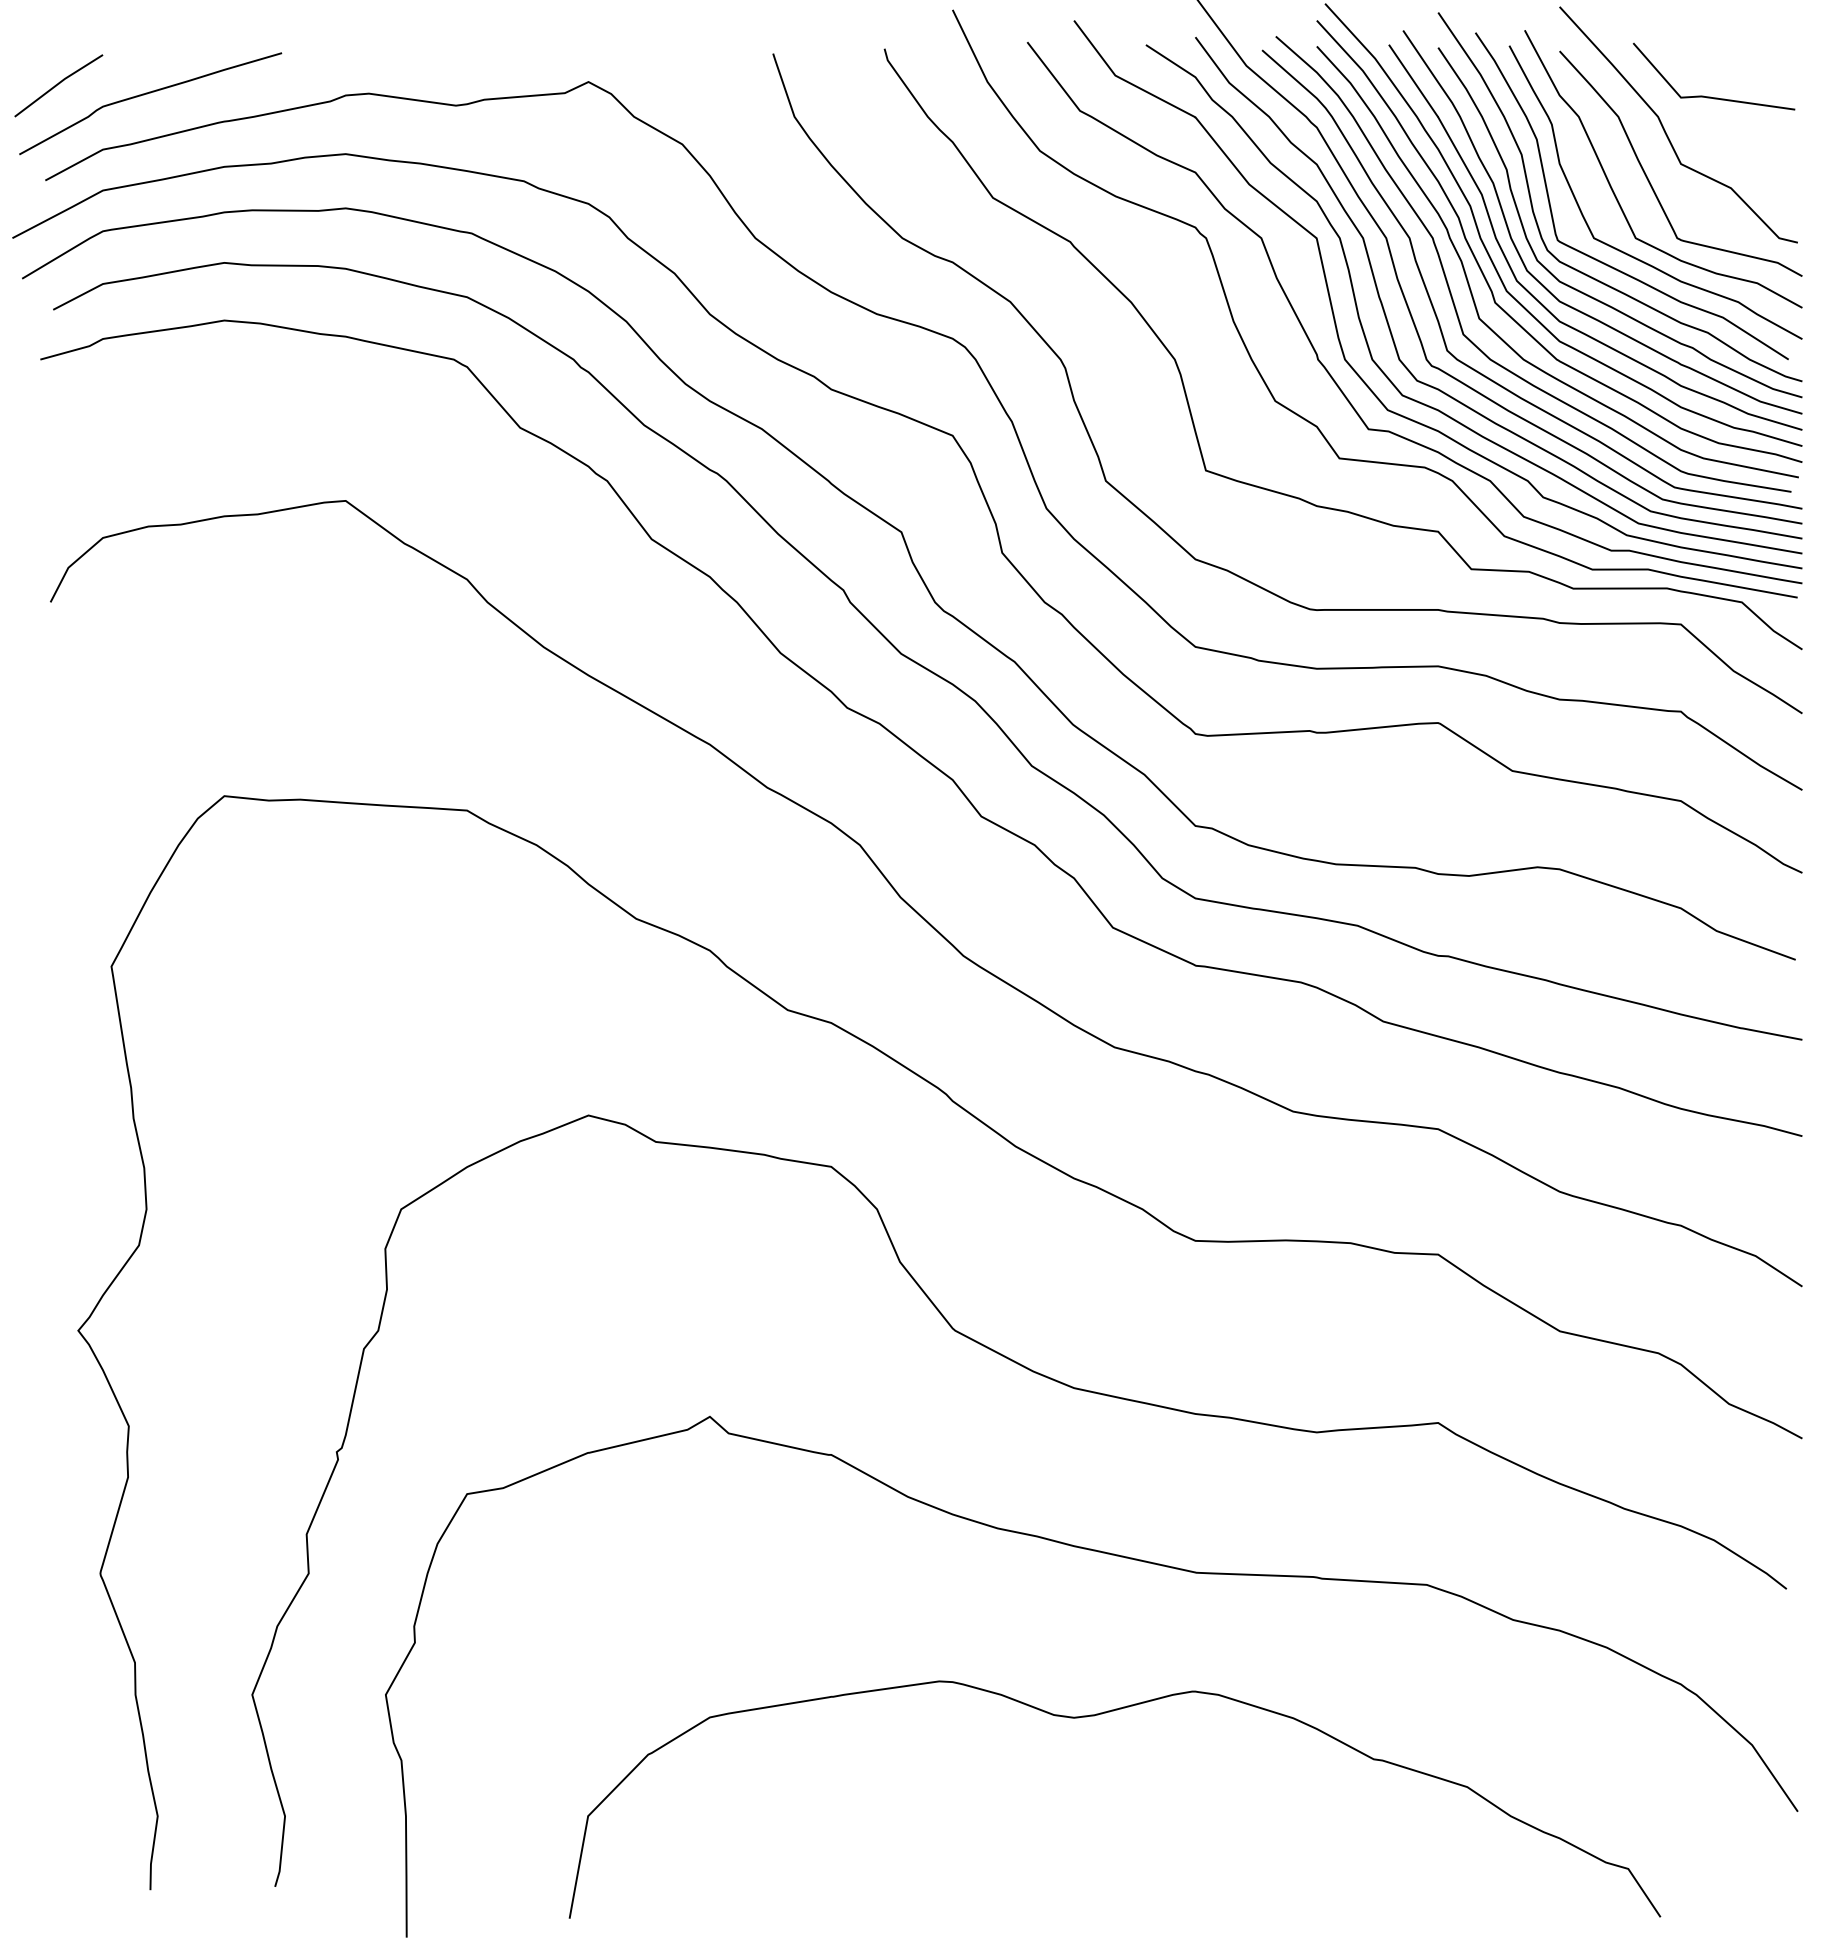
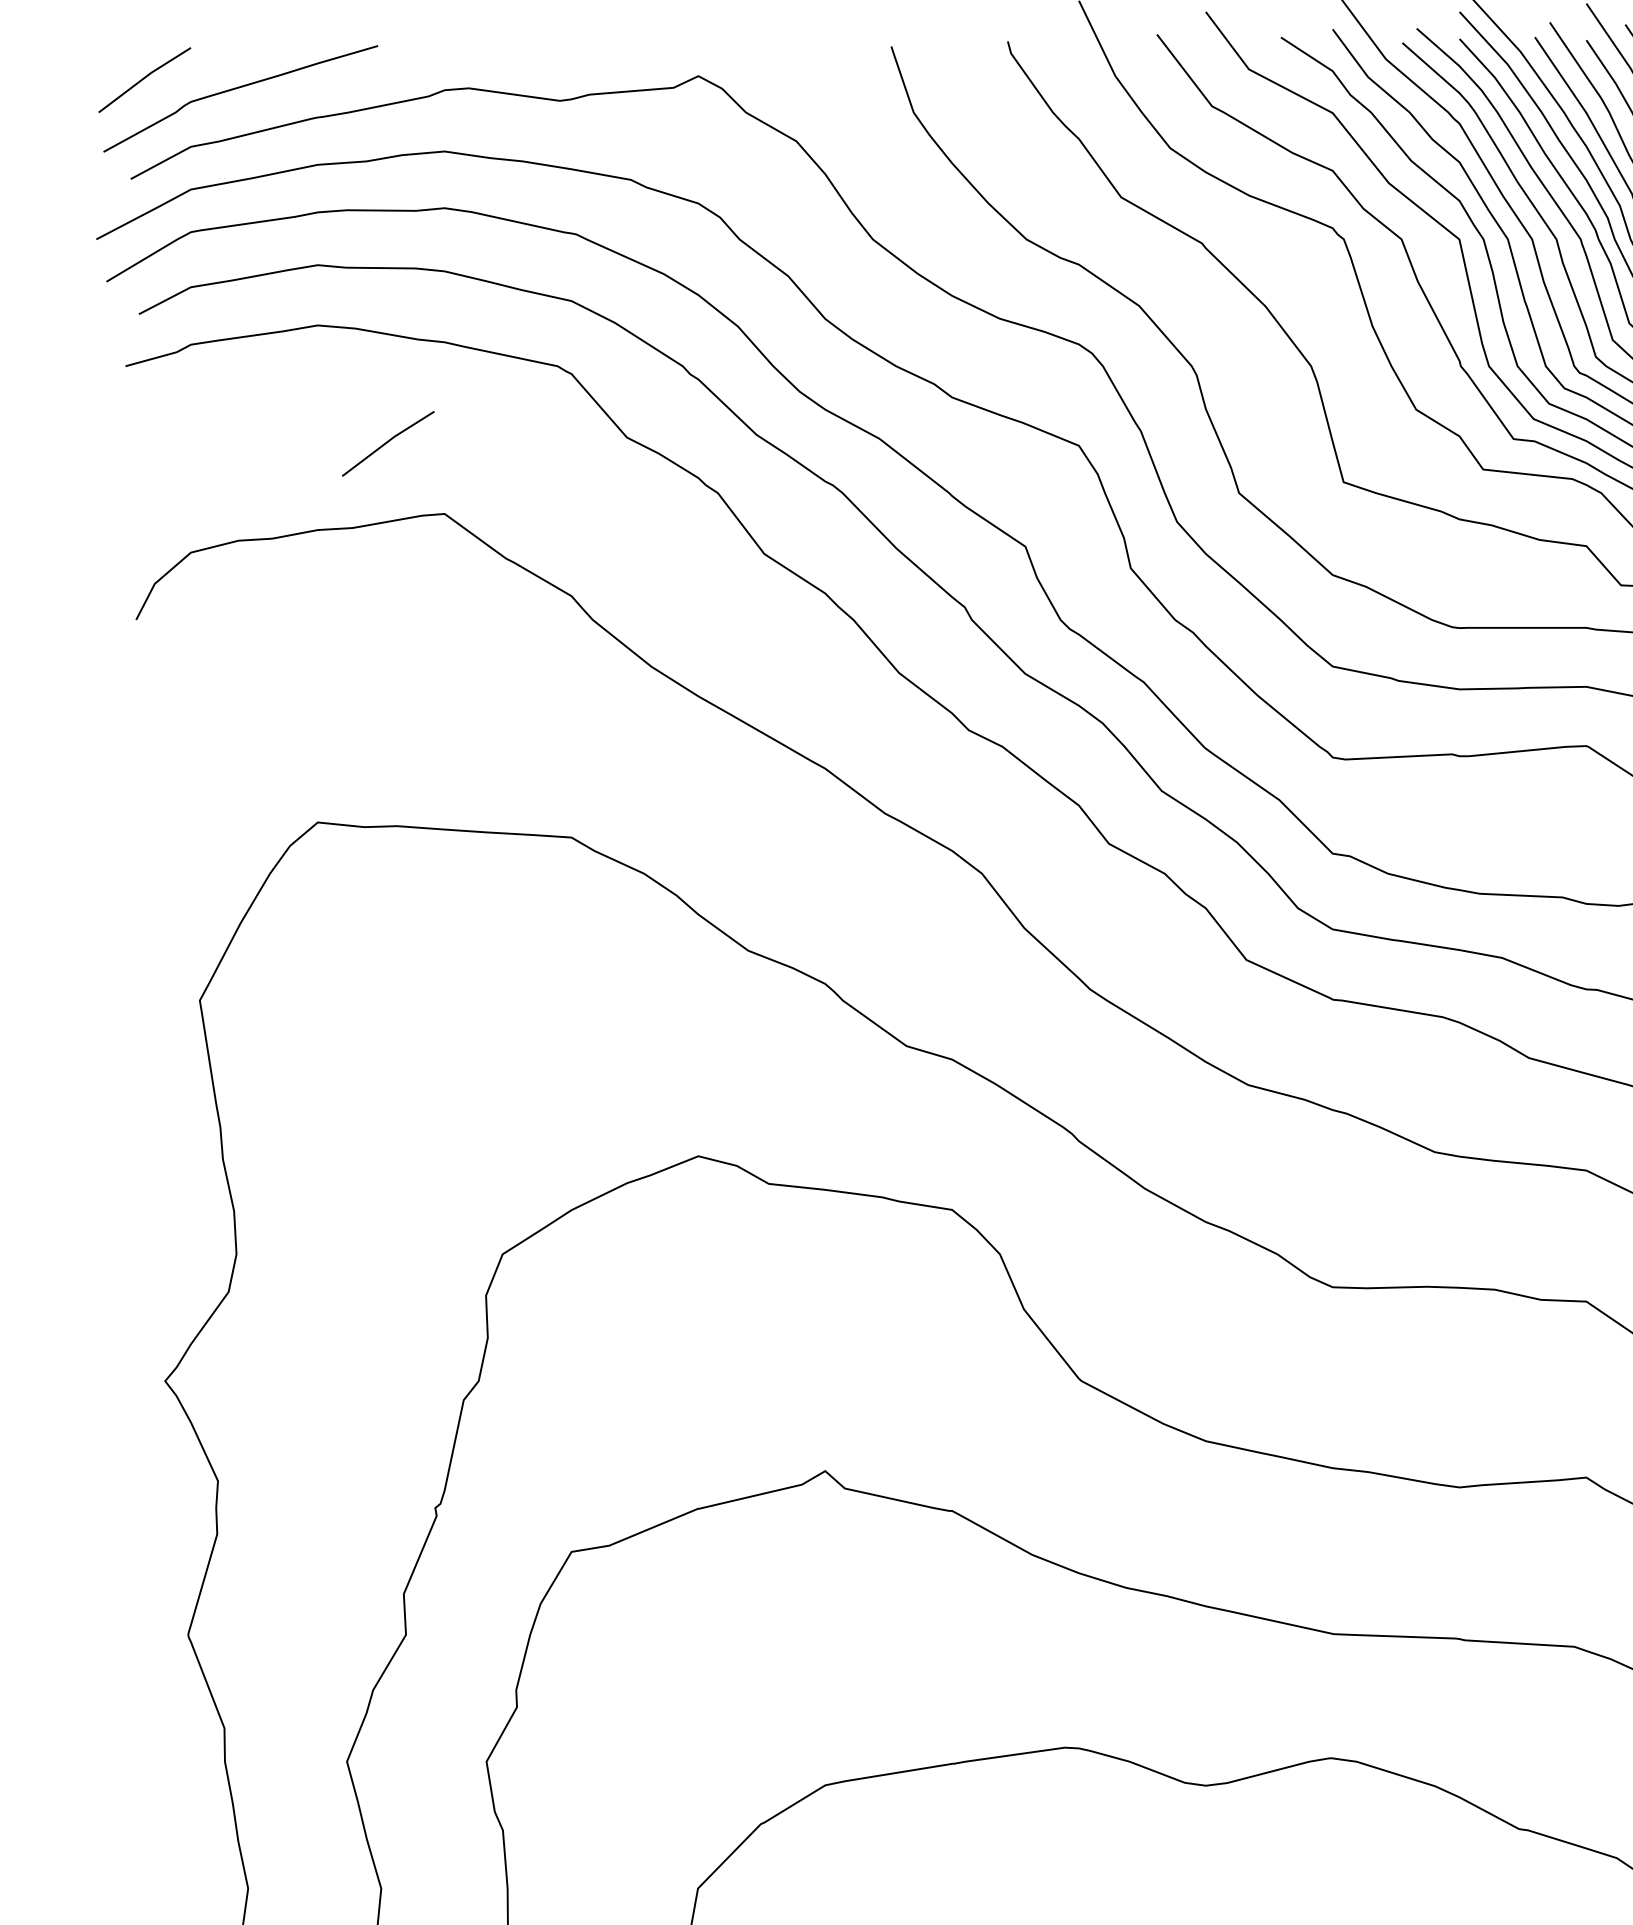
line: (291, 432) -> (387, 442), added

